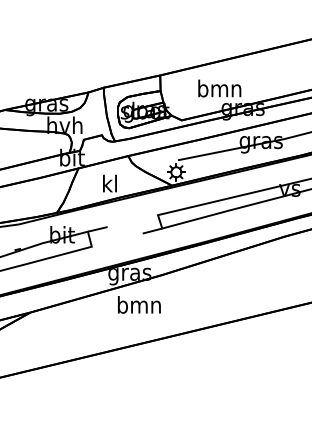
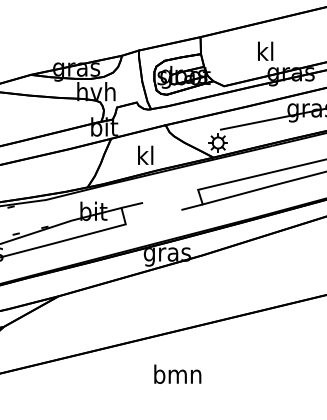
text: (219, 88) -> (265, 51), bmn -> kl
text: (139, 304) -> (177, 373), moved

